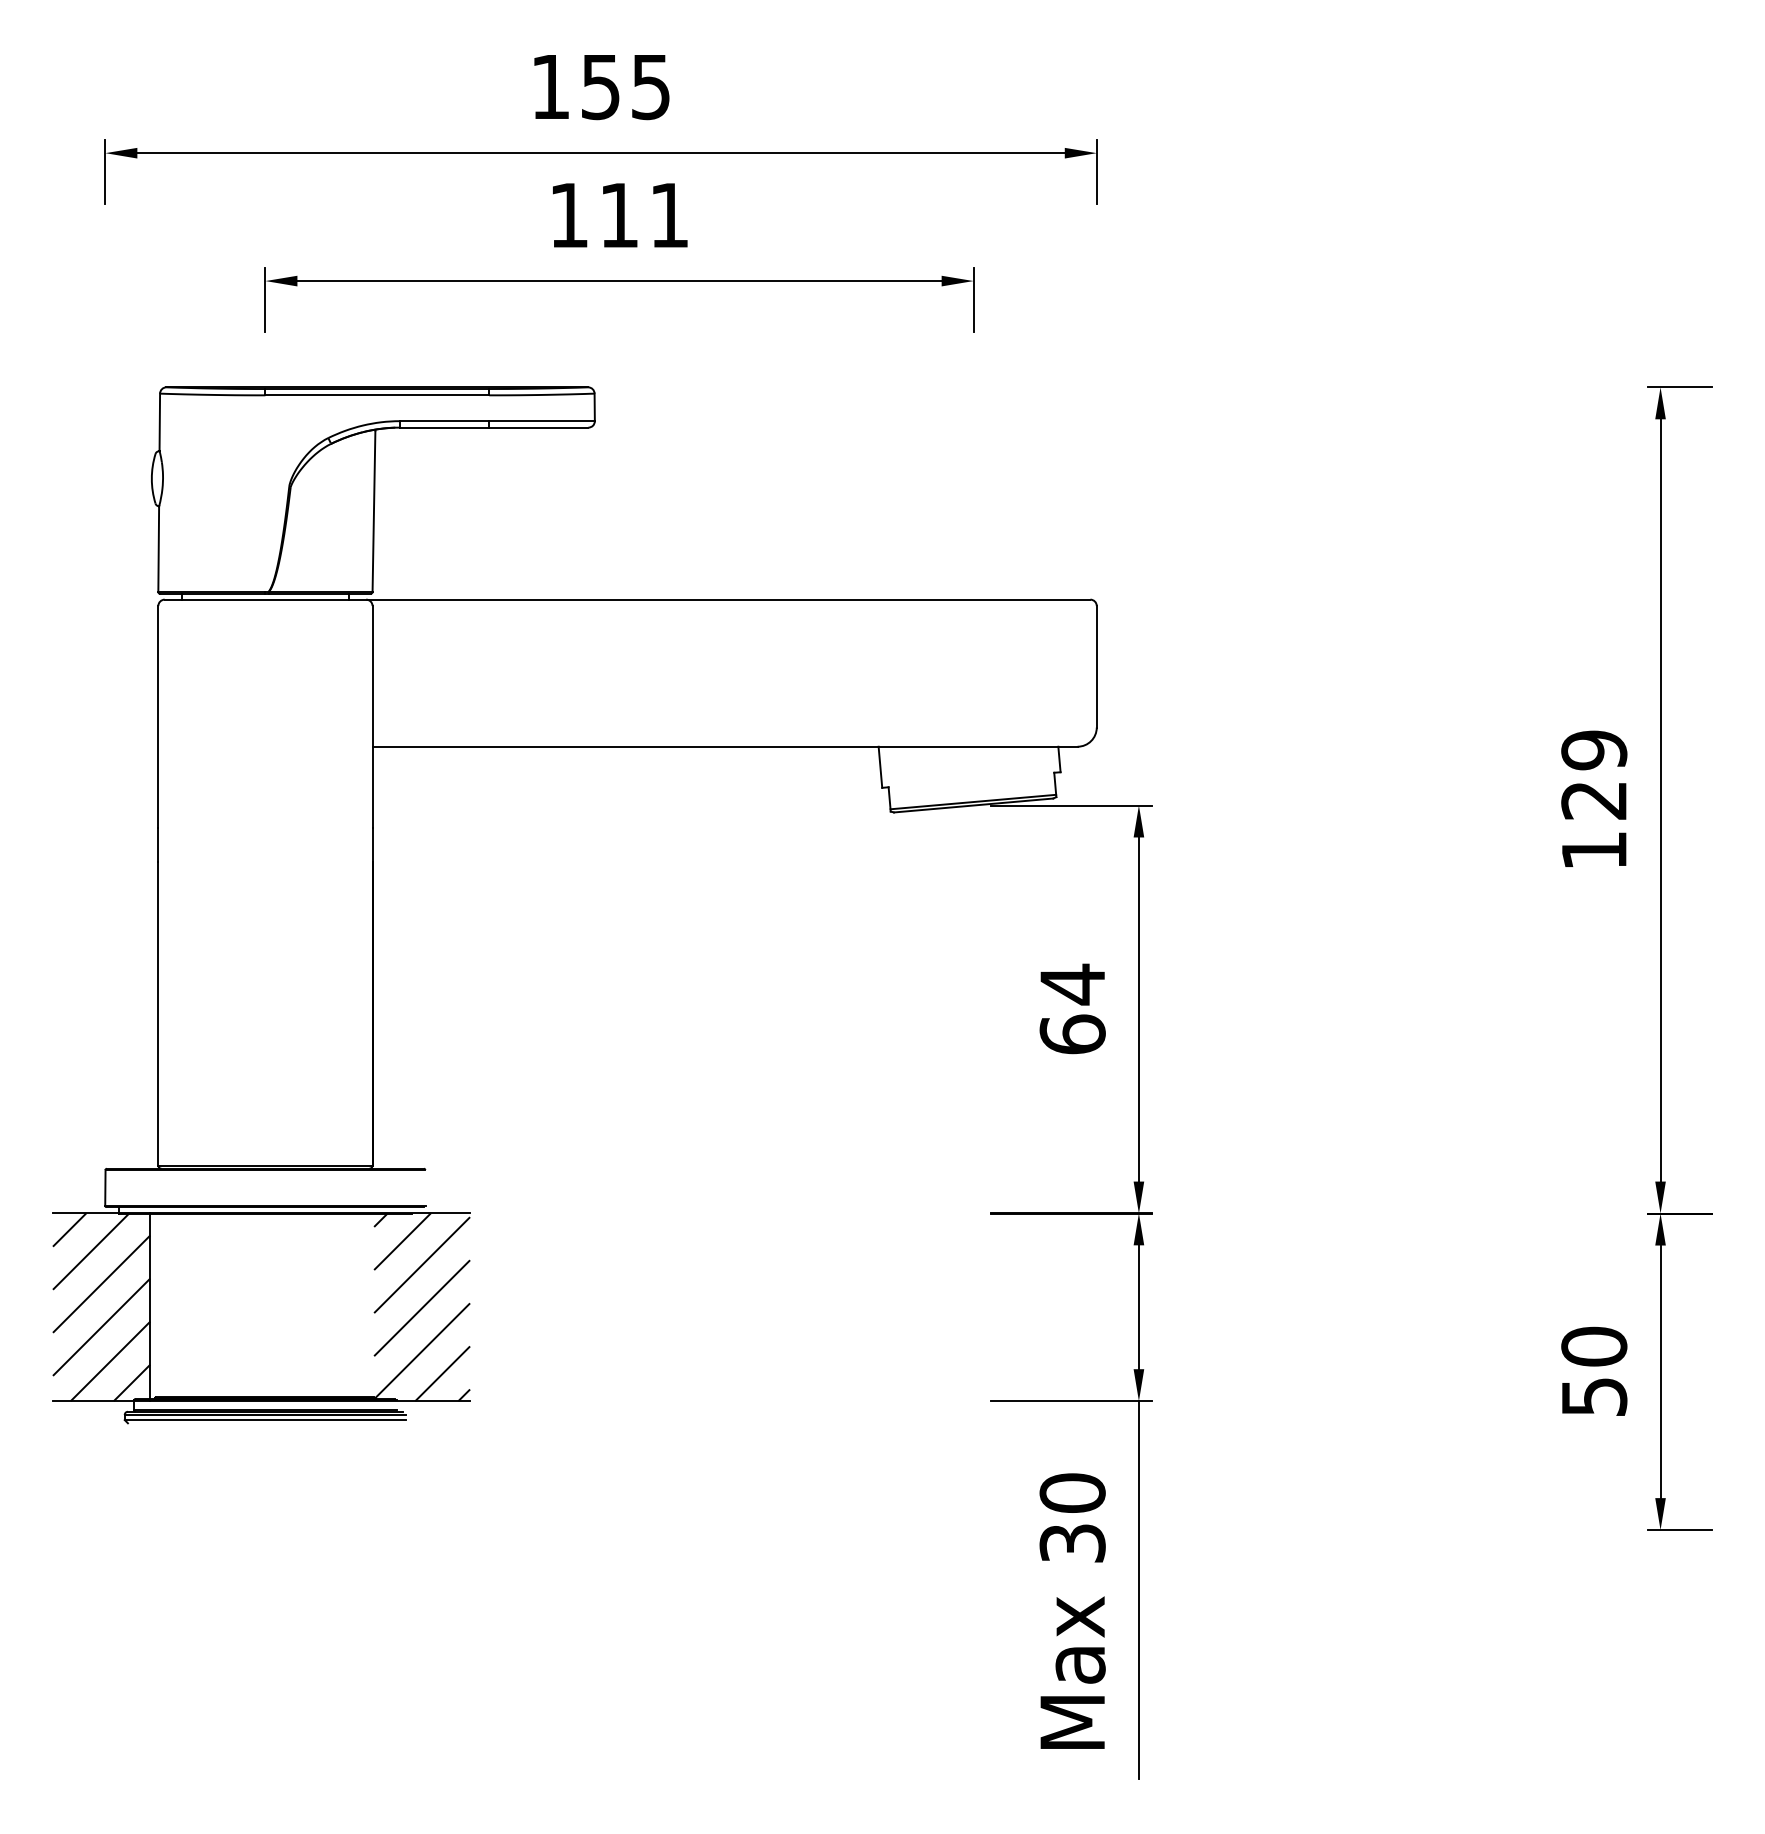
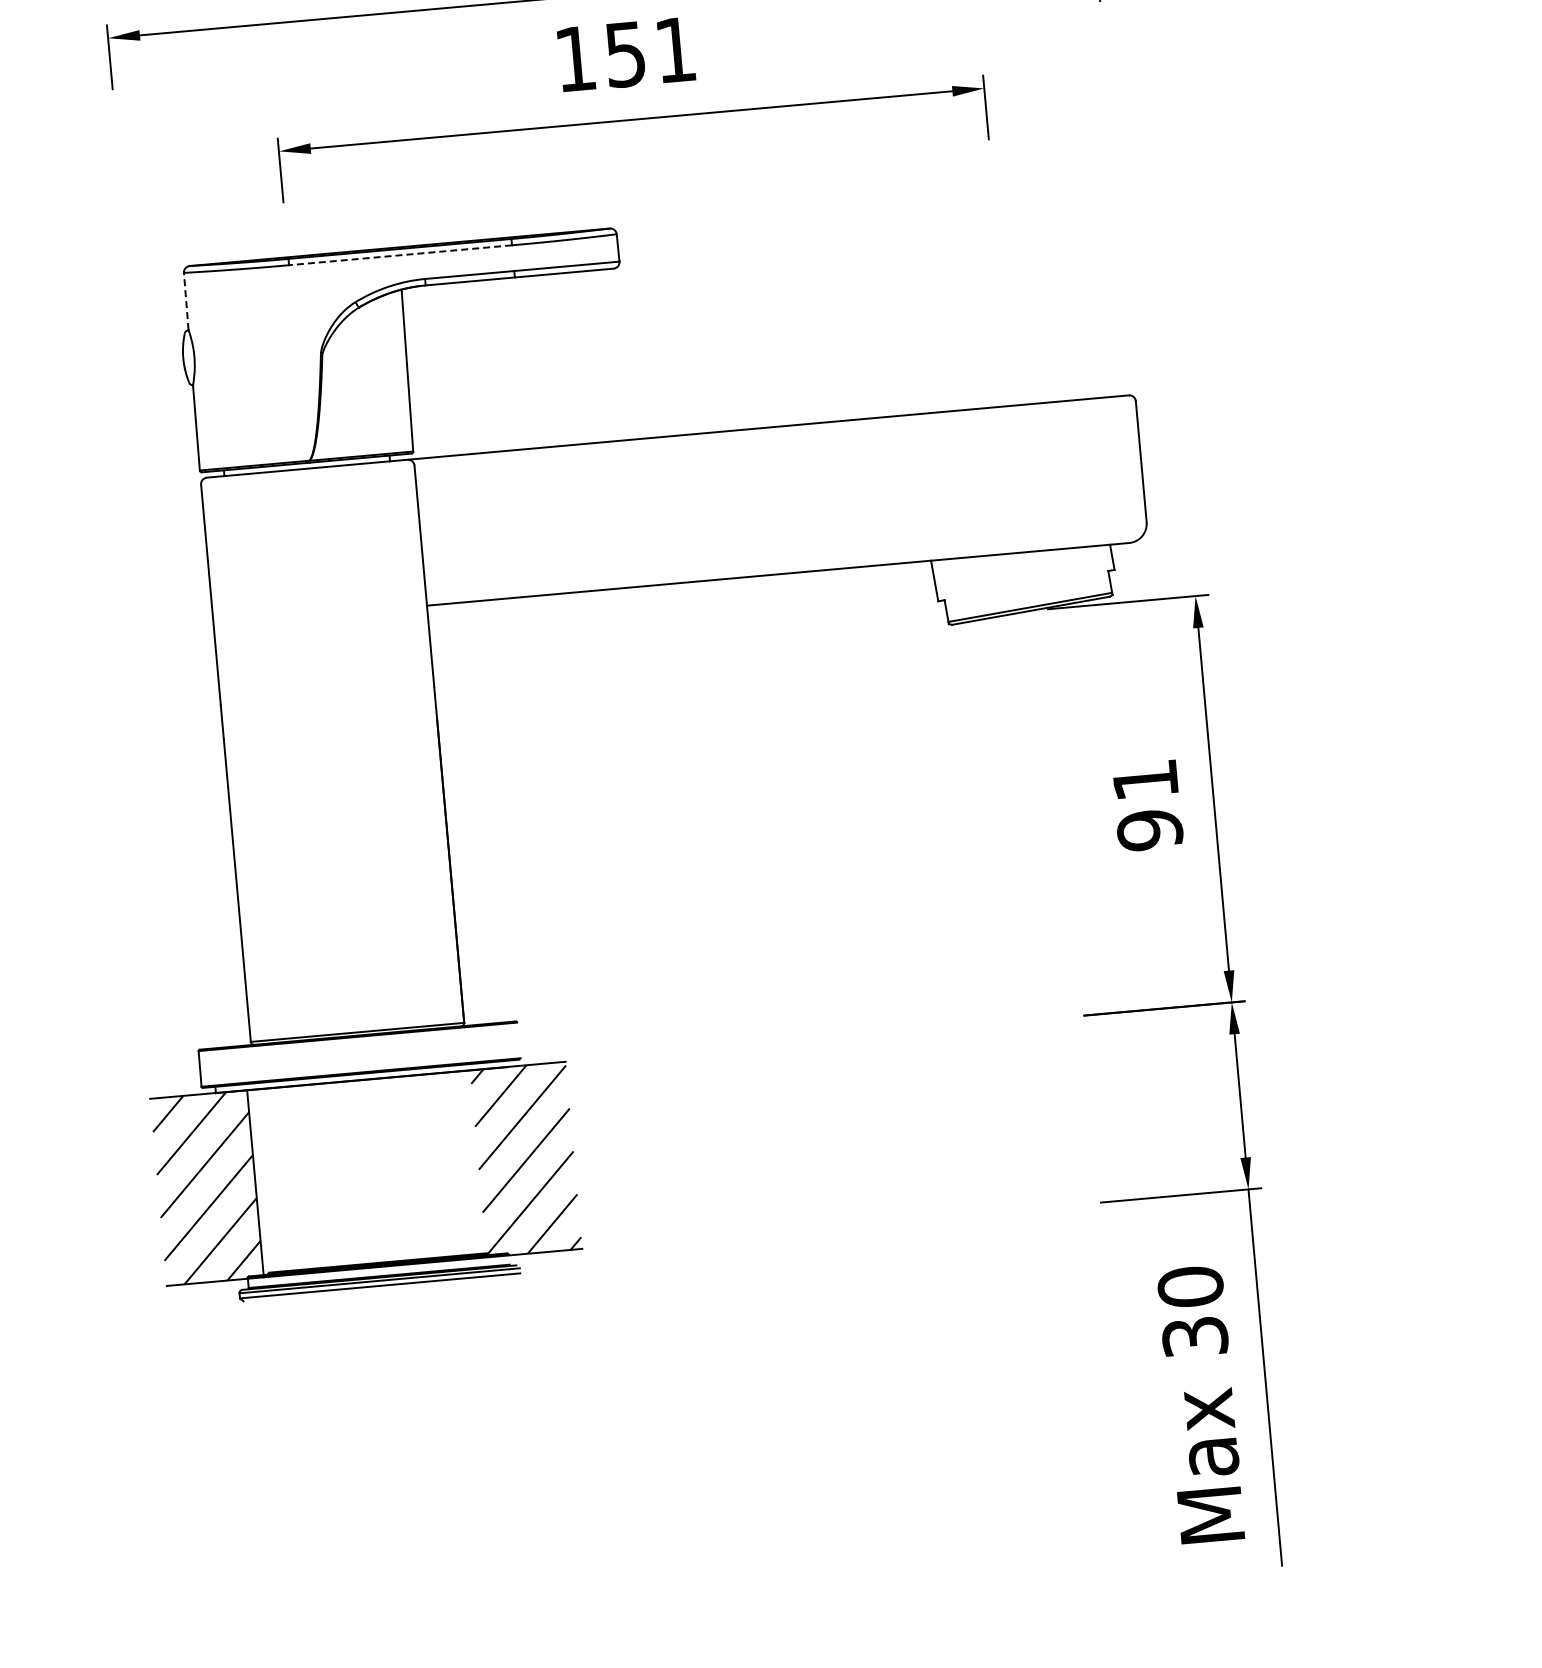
text: (618, 215) -> (624, 54), 111 -> 151
line: (377, 395) -> (400, 255), solid -> dashed
line: (159, 422) -> (185, 301), solid -> dashed
text: (1072, 1008) -> (1147, 804), 64 -> 91

